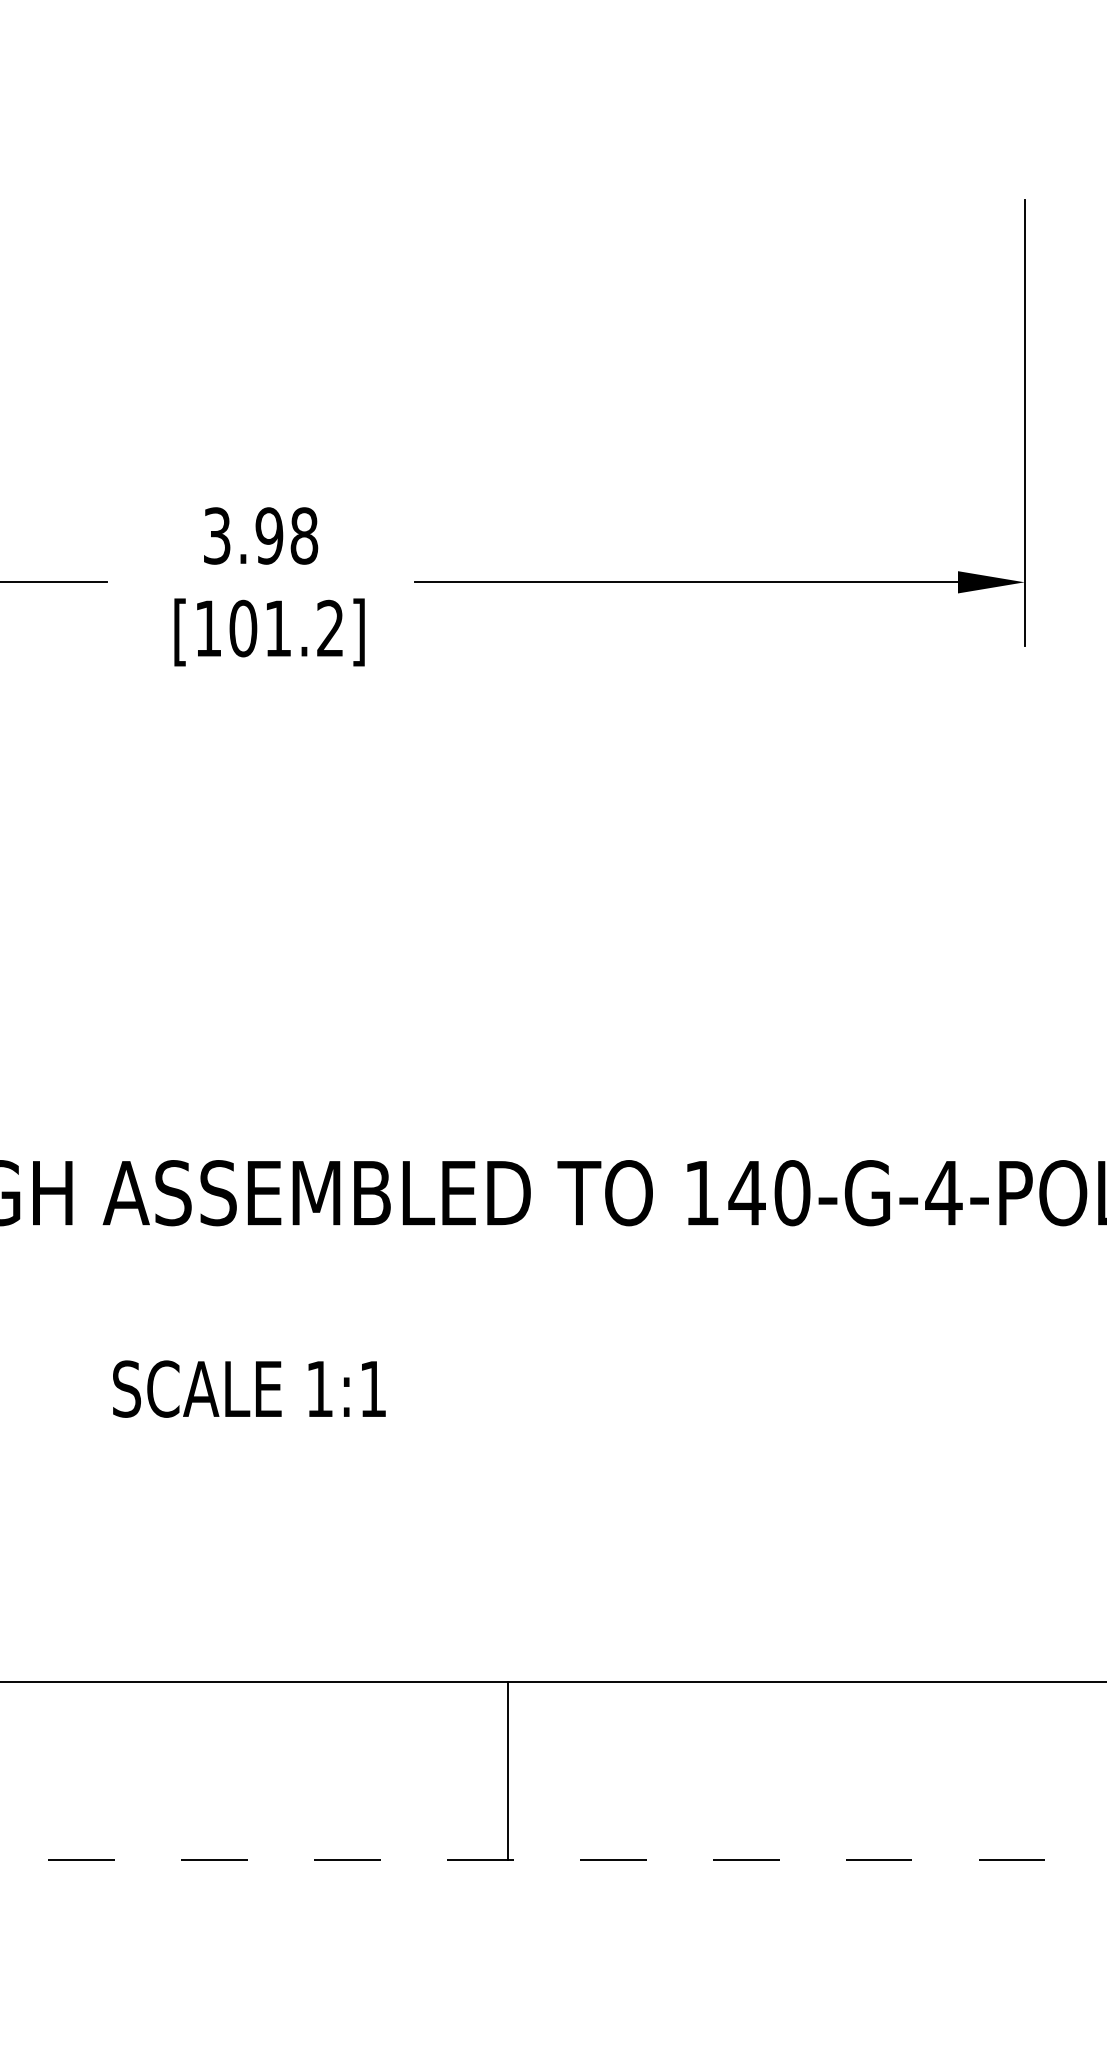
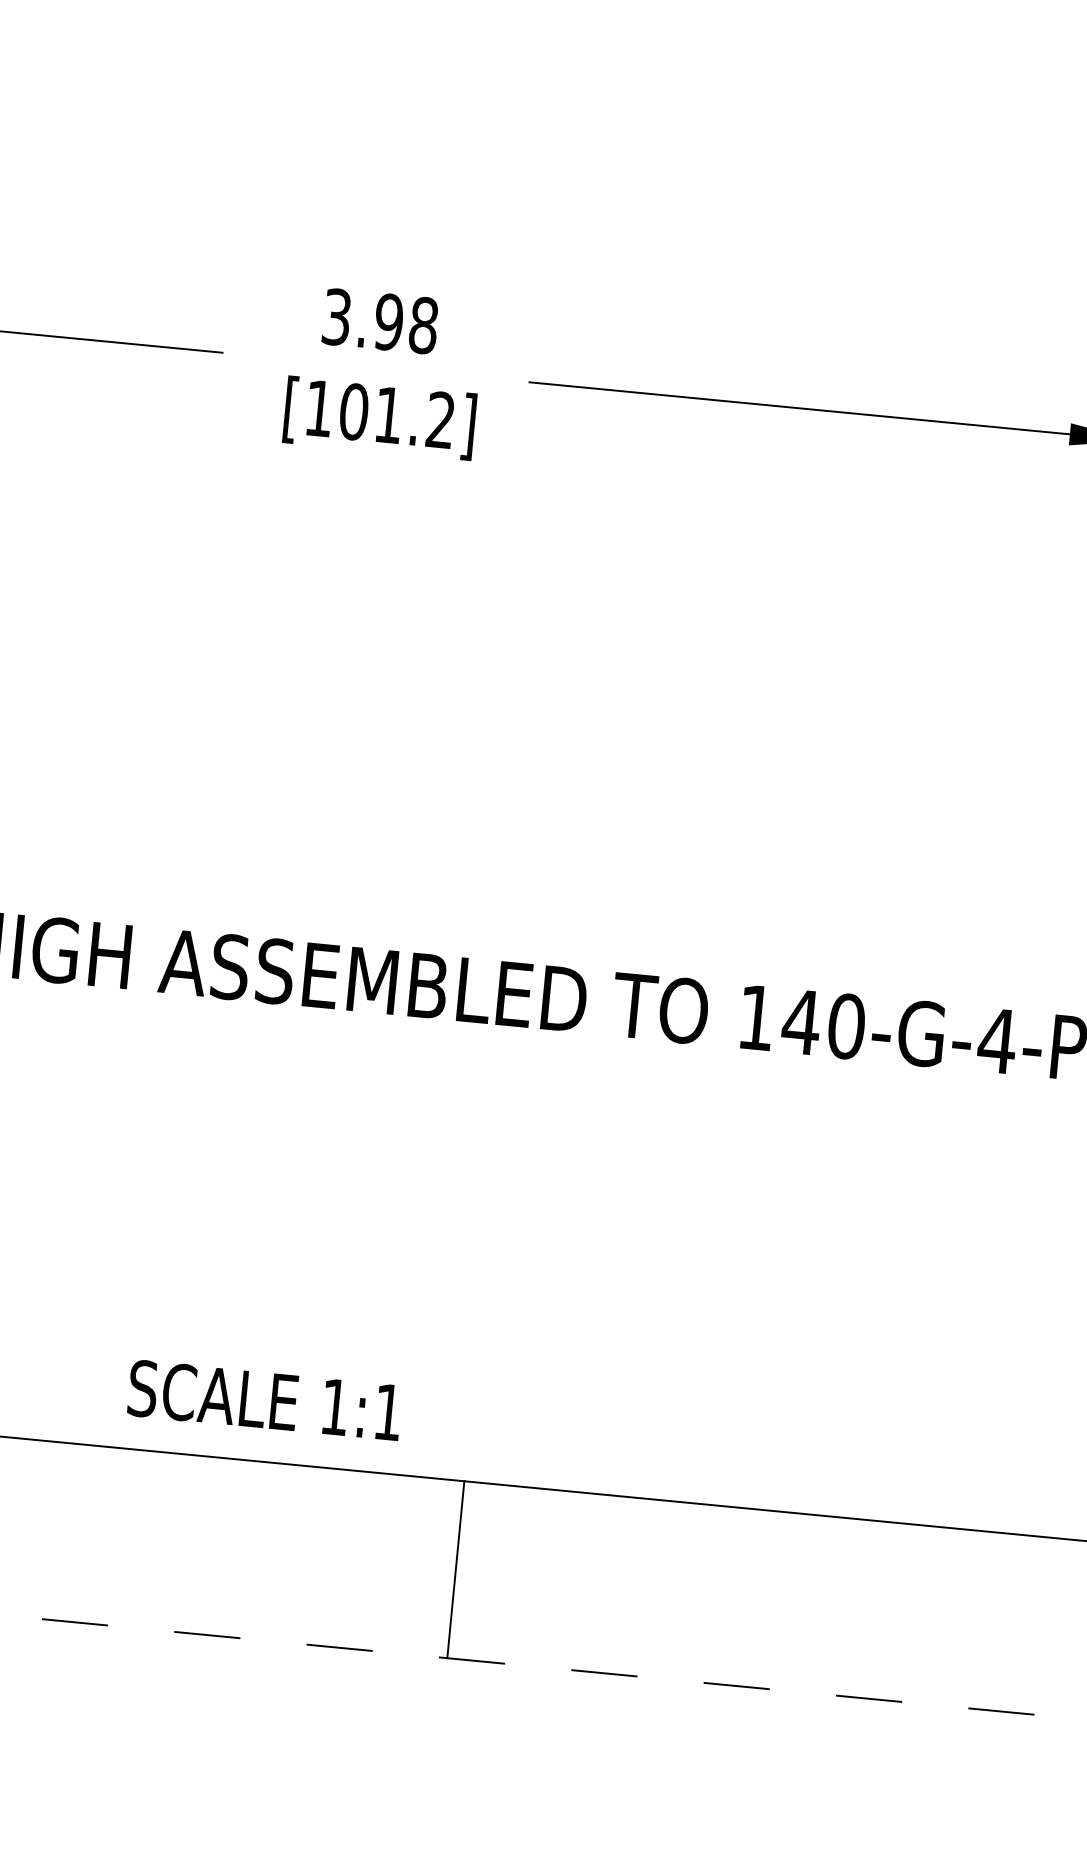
text: (249, 1388) -> (265, 1399), moved
line: (507, 1771) -> (455, 1569), moved

